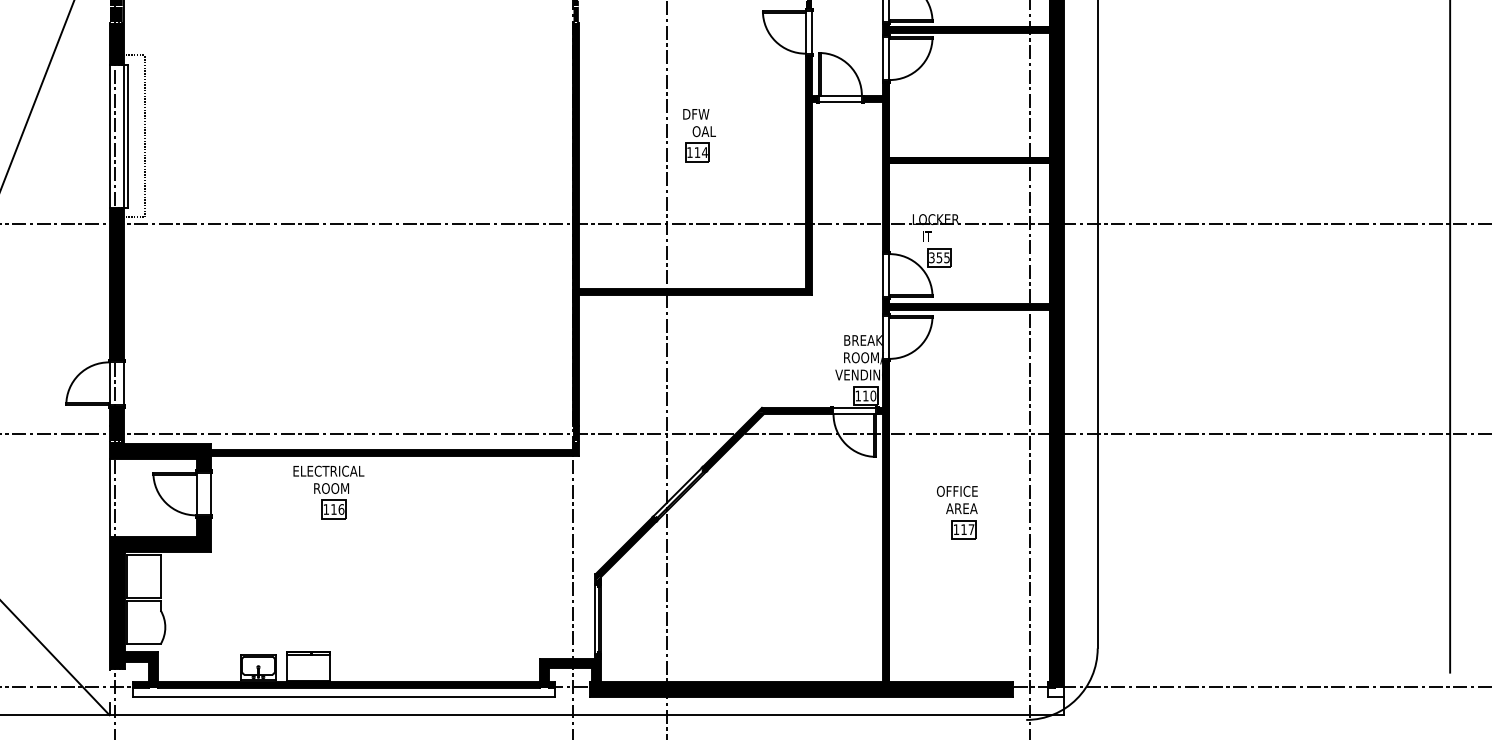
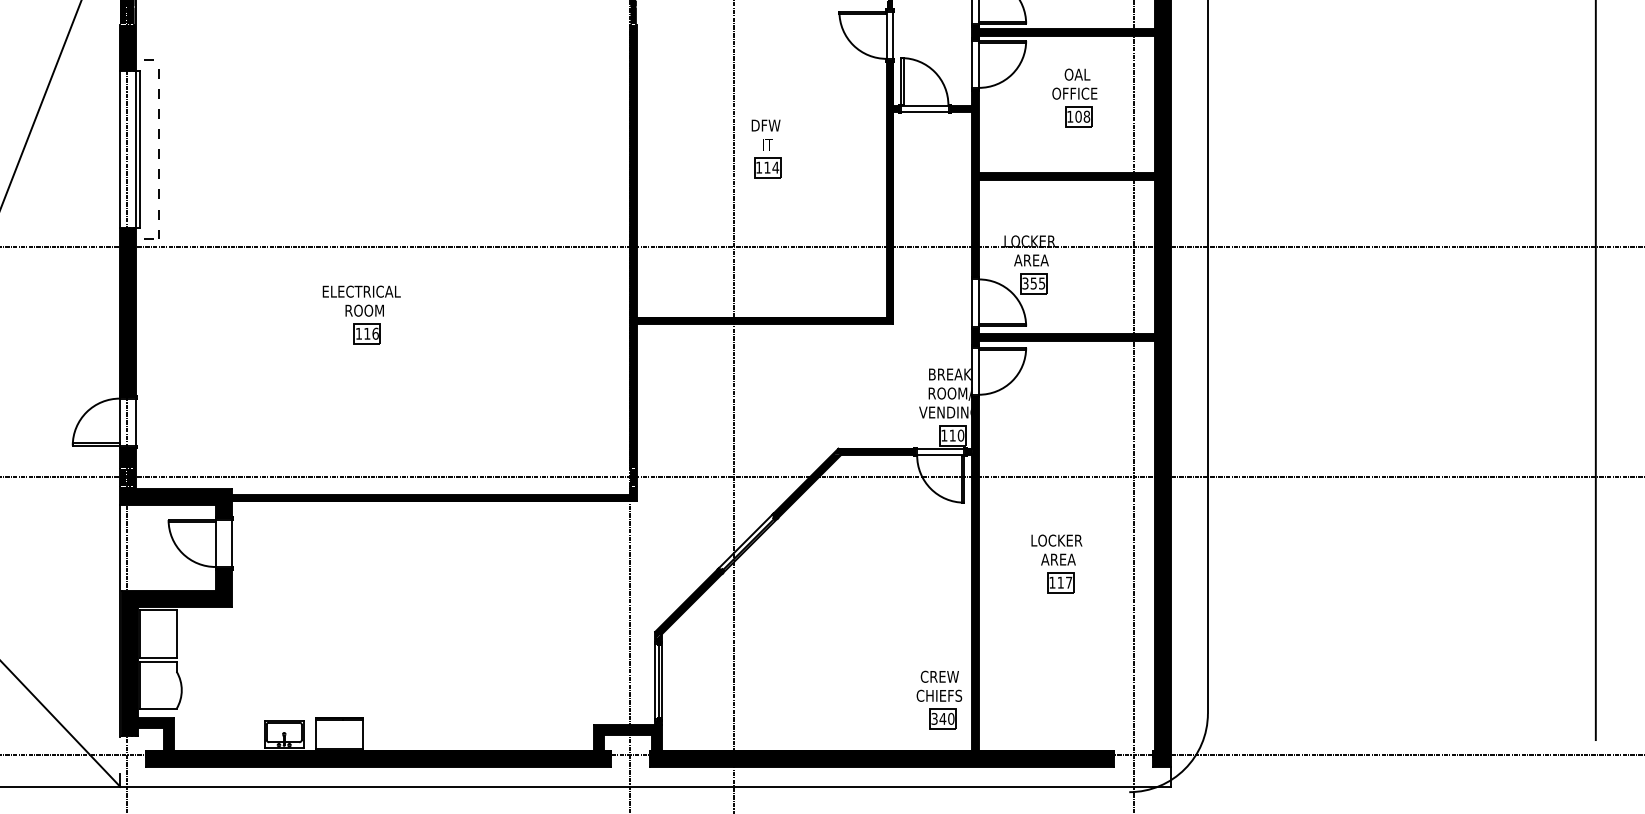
part: (976, 88) -> (1074, 97), added
text: (703, 131) -> (774, 144), OAL -> IT
text: (937, 236) -> (1031, 260), IT -> AREA
text: (959, 490) -> (1055, 539), OFFICE -> LOCKER
part: (328, 492) -> (361, 315), moved
part: (853, 636) -> (939, 700), added
fill: (343, 691) -> (377, 760), added
fill: (1056, 691) -> (1162, 760), added

